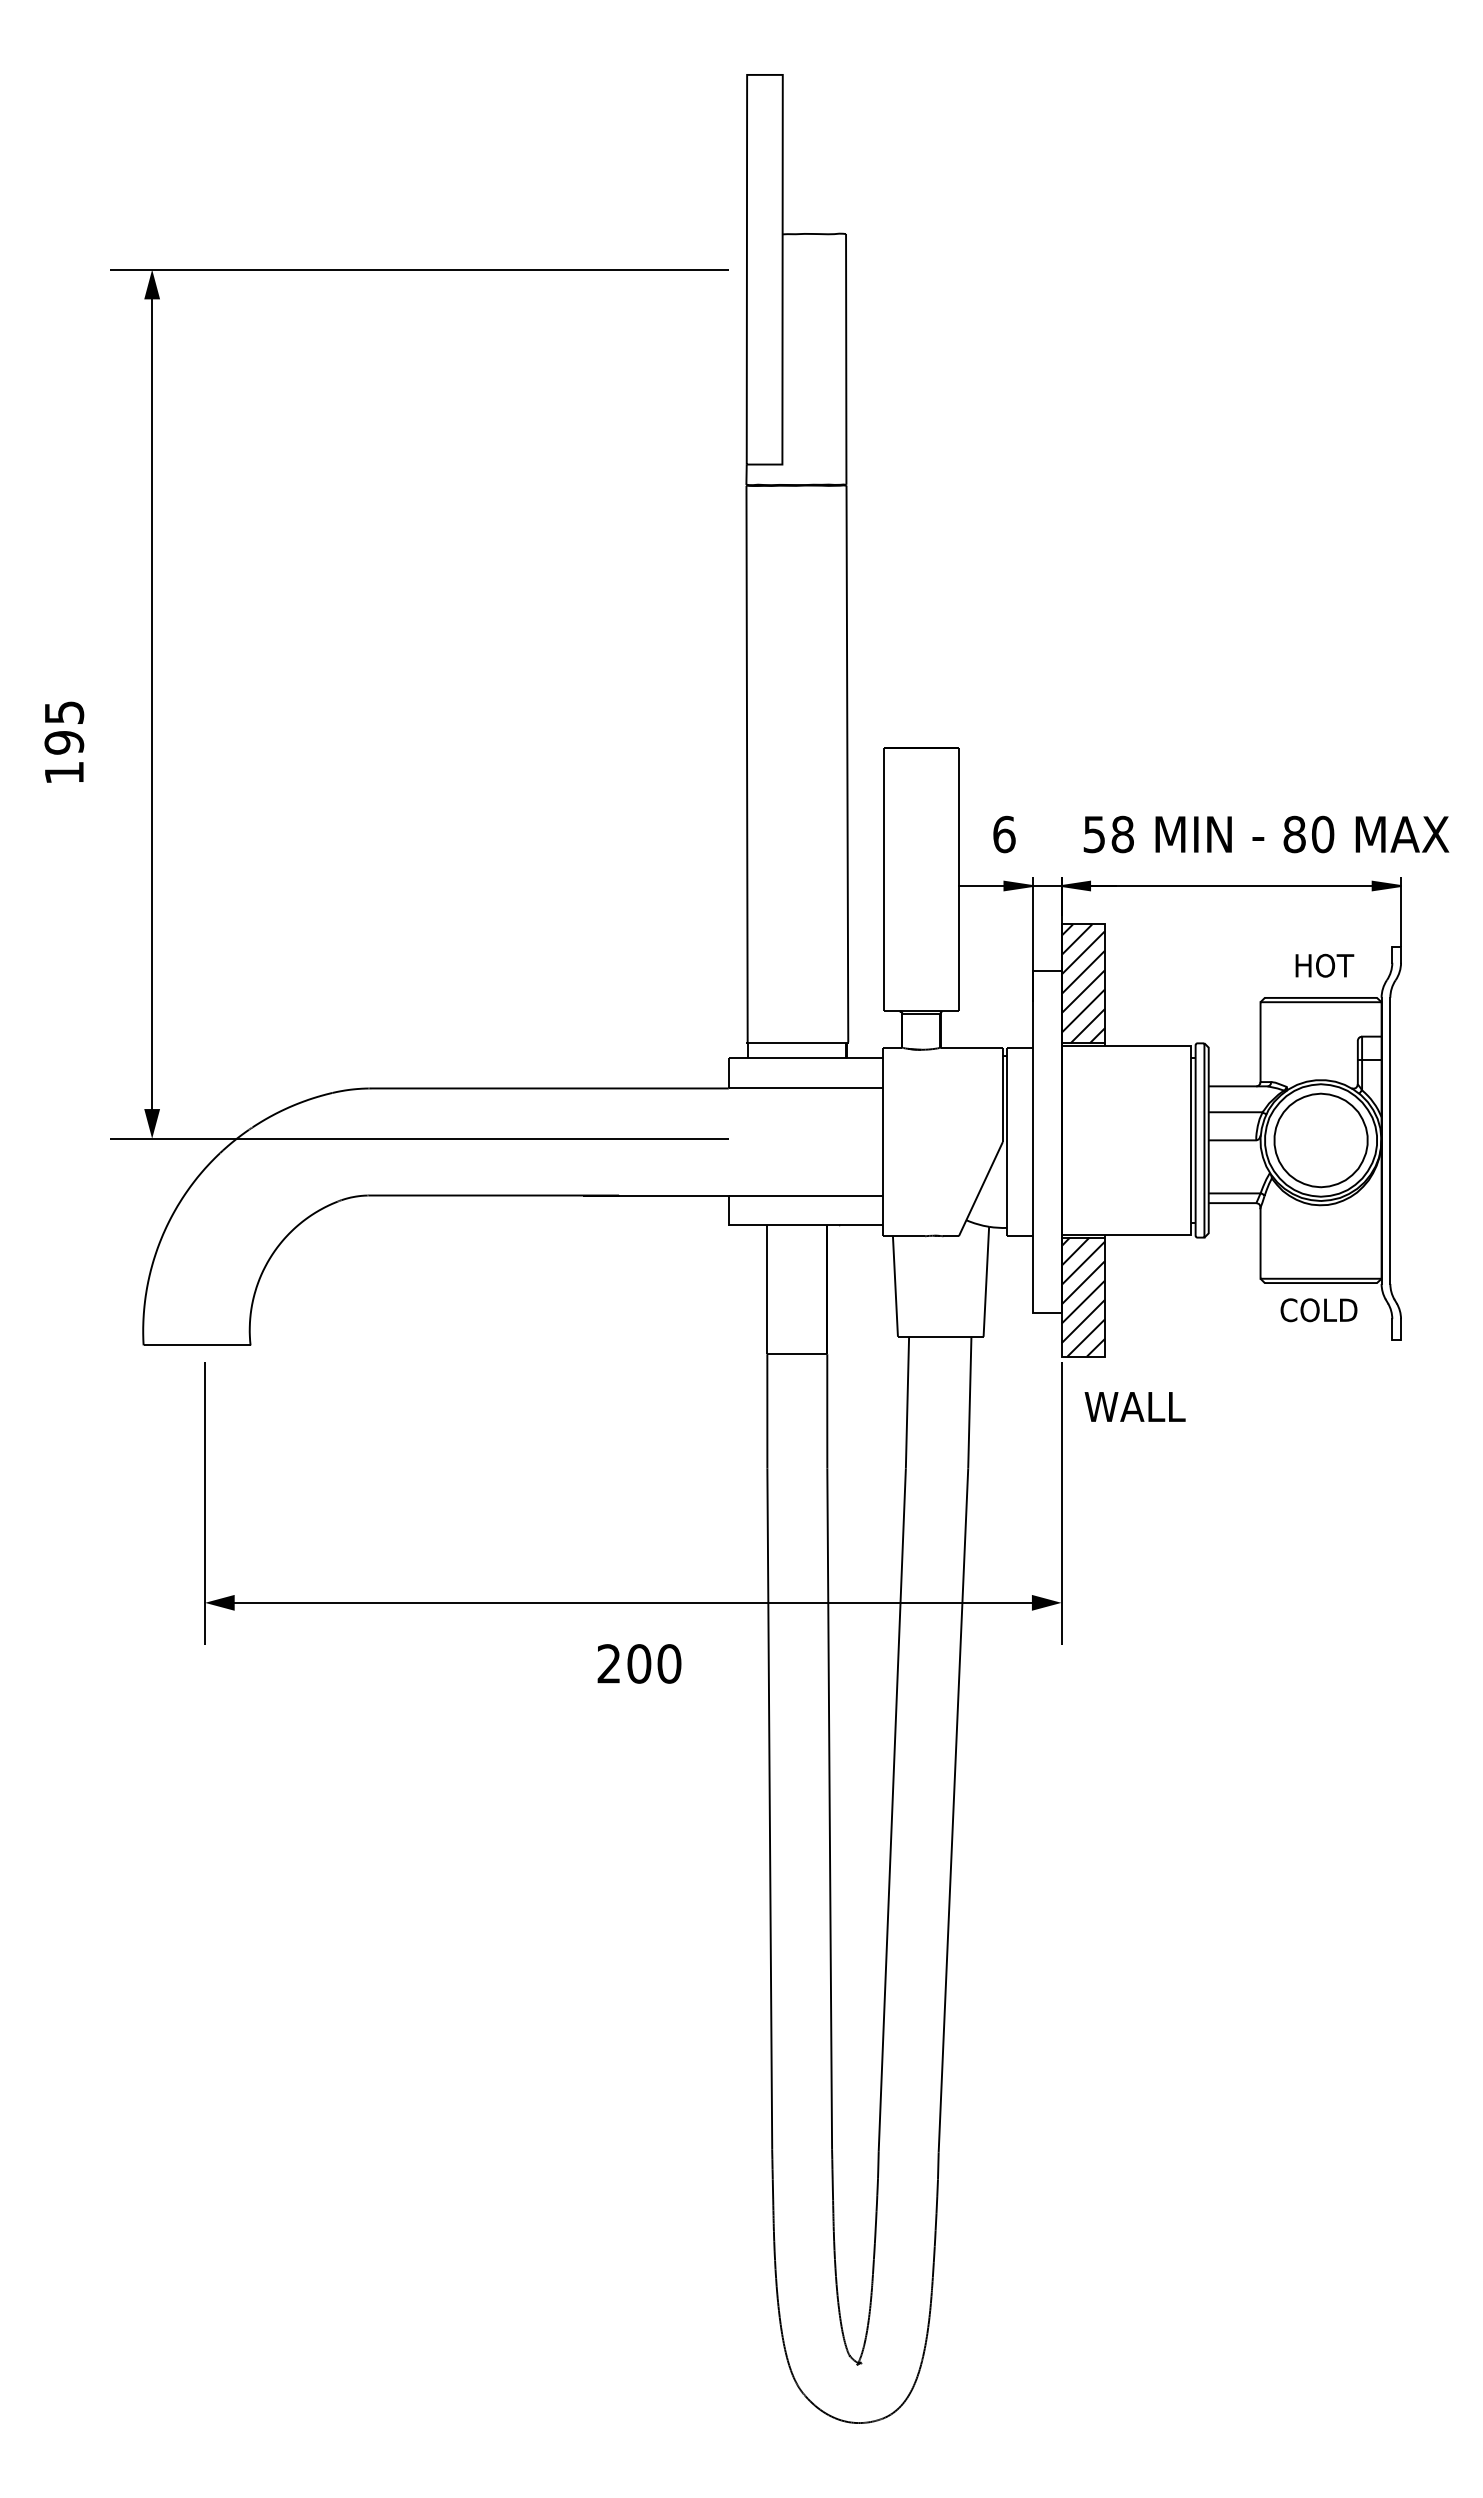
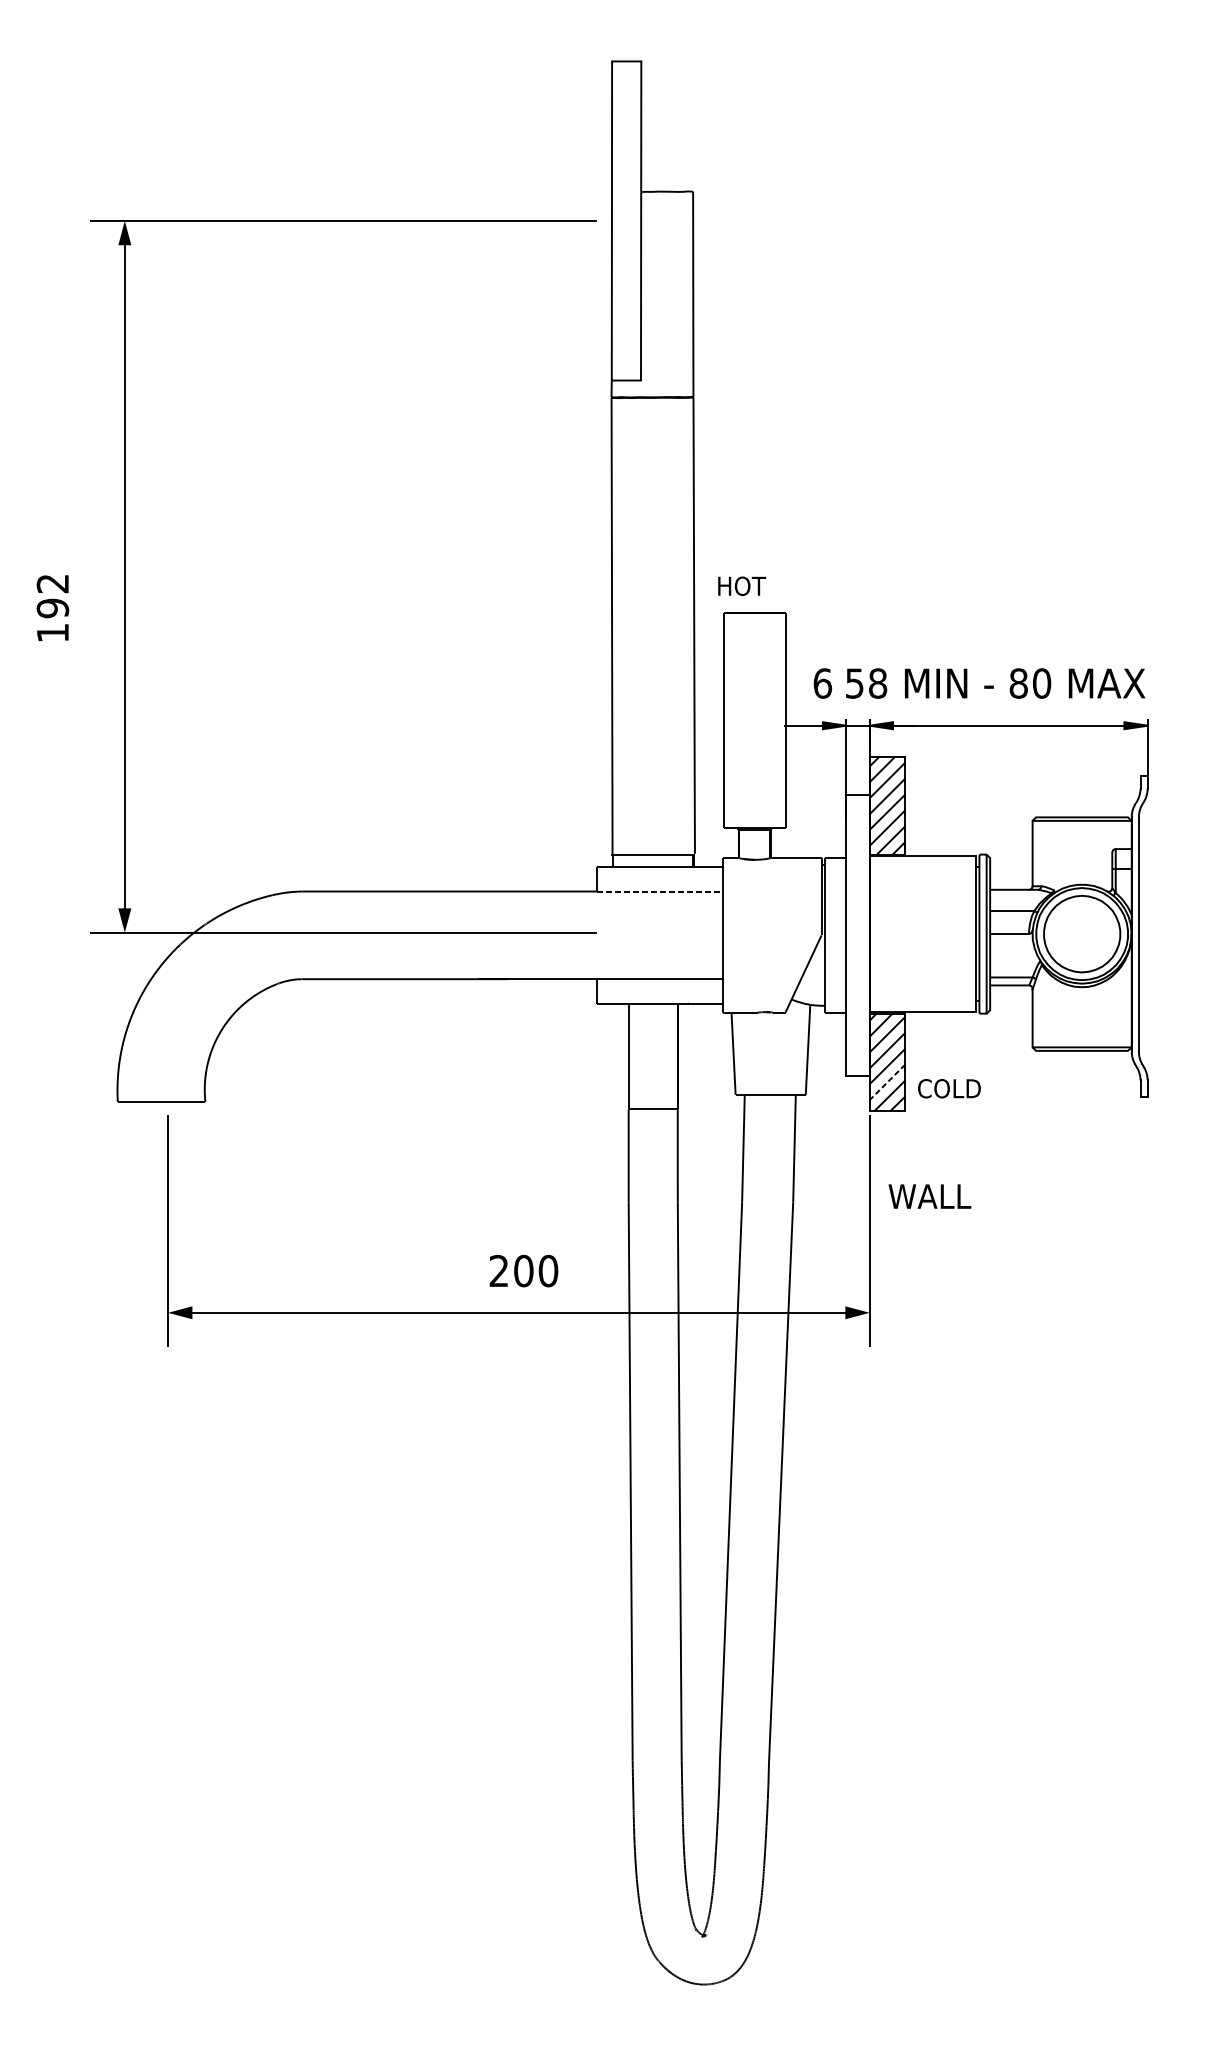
text: (64, 712) -> (53, 583), 195 -> 192
text: (1266, 834) -> (995, 683), moved
text: (1324, 965) -> (741, 586), moved
line: (806, 1088) -> (660, 891), solid -> dashed
text: (1318, 1310) -> (949, 1088), moved
line: (1083, 1321) -> (887, 1082), solid -> dashed
text: (1134, 1406) -> (929, 1196), moved
text: (639, 1663) -> (523, 1270), moved

